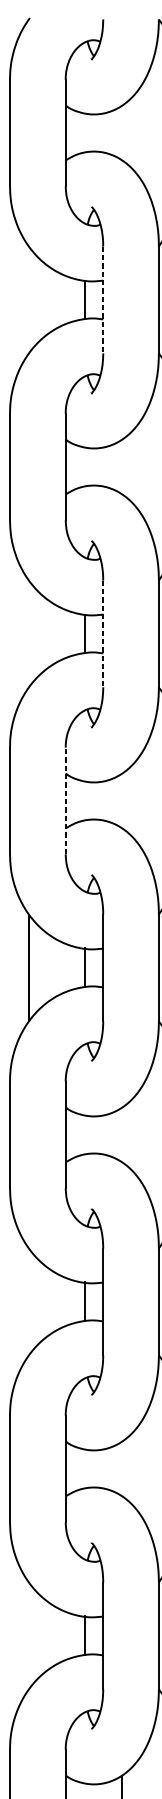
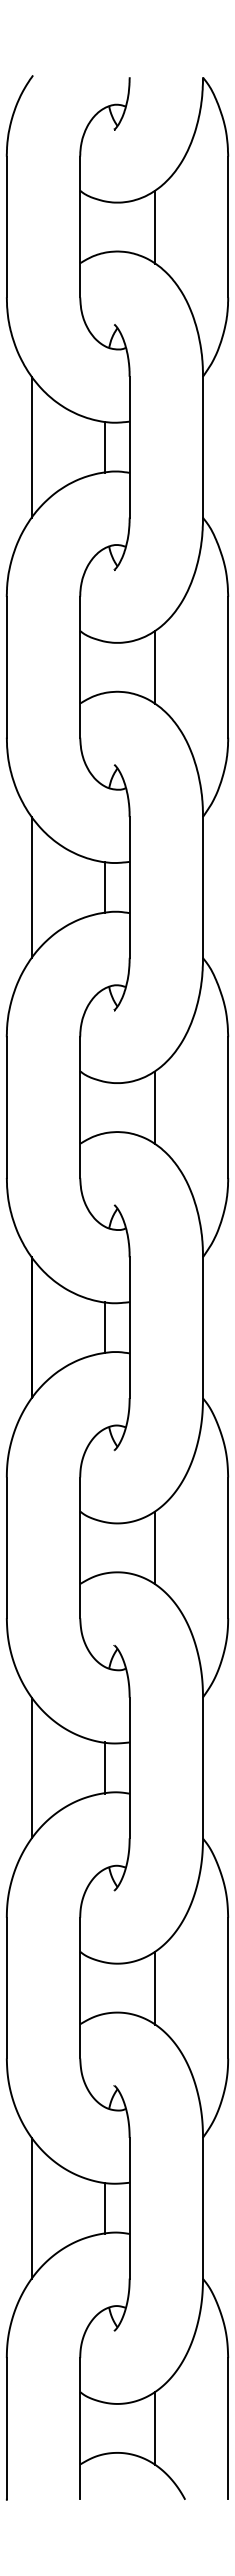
line: (122, 132) -> (154, 226), added
line: (28, 299) -> (31, 446), added
line: (103, 300) -> (129, 447), dashed -> solid
line: (122, 467) -> (154, 667), added
line: (28, 634) -> (31, 887), added
line: (103, 634) -> (129, 887), dashed -> solid
line: (65, 800) -> (80, 1107), dashed -> solid
line: (122, 800) -> (154, 1107), added
line: (122, 1134) -> (154, 1547), added
line: (28, 1301) -> (31, 1767), added
line: (122, 1469) -> (154, 1988), added
line: (28, 1635) -> (31, 2207), added

